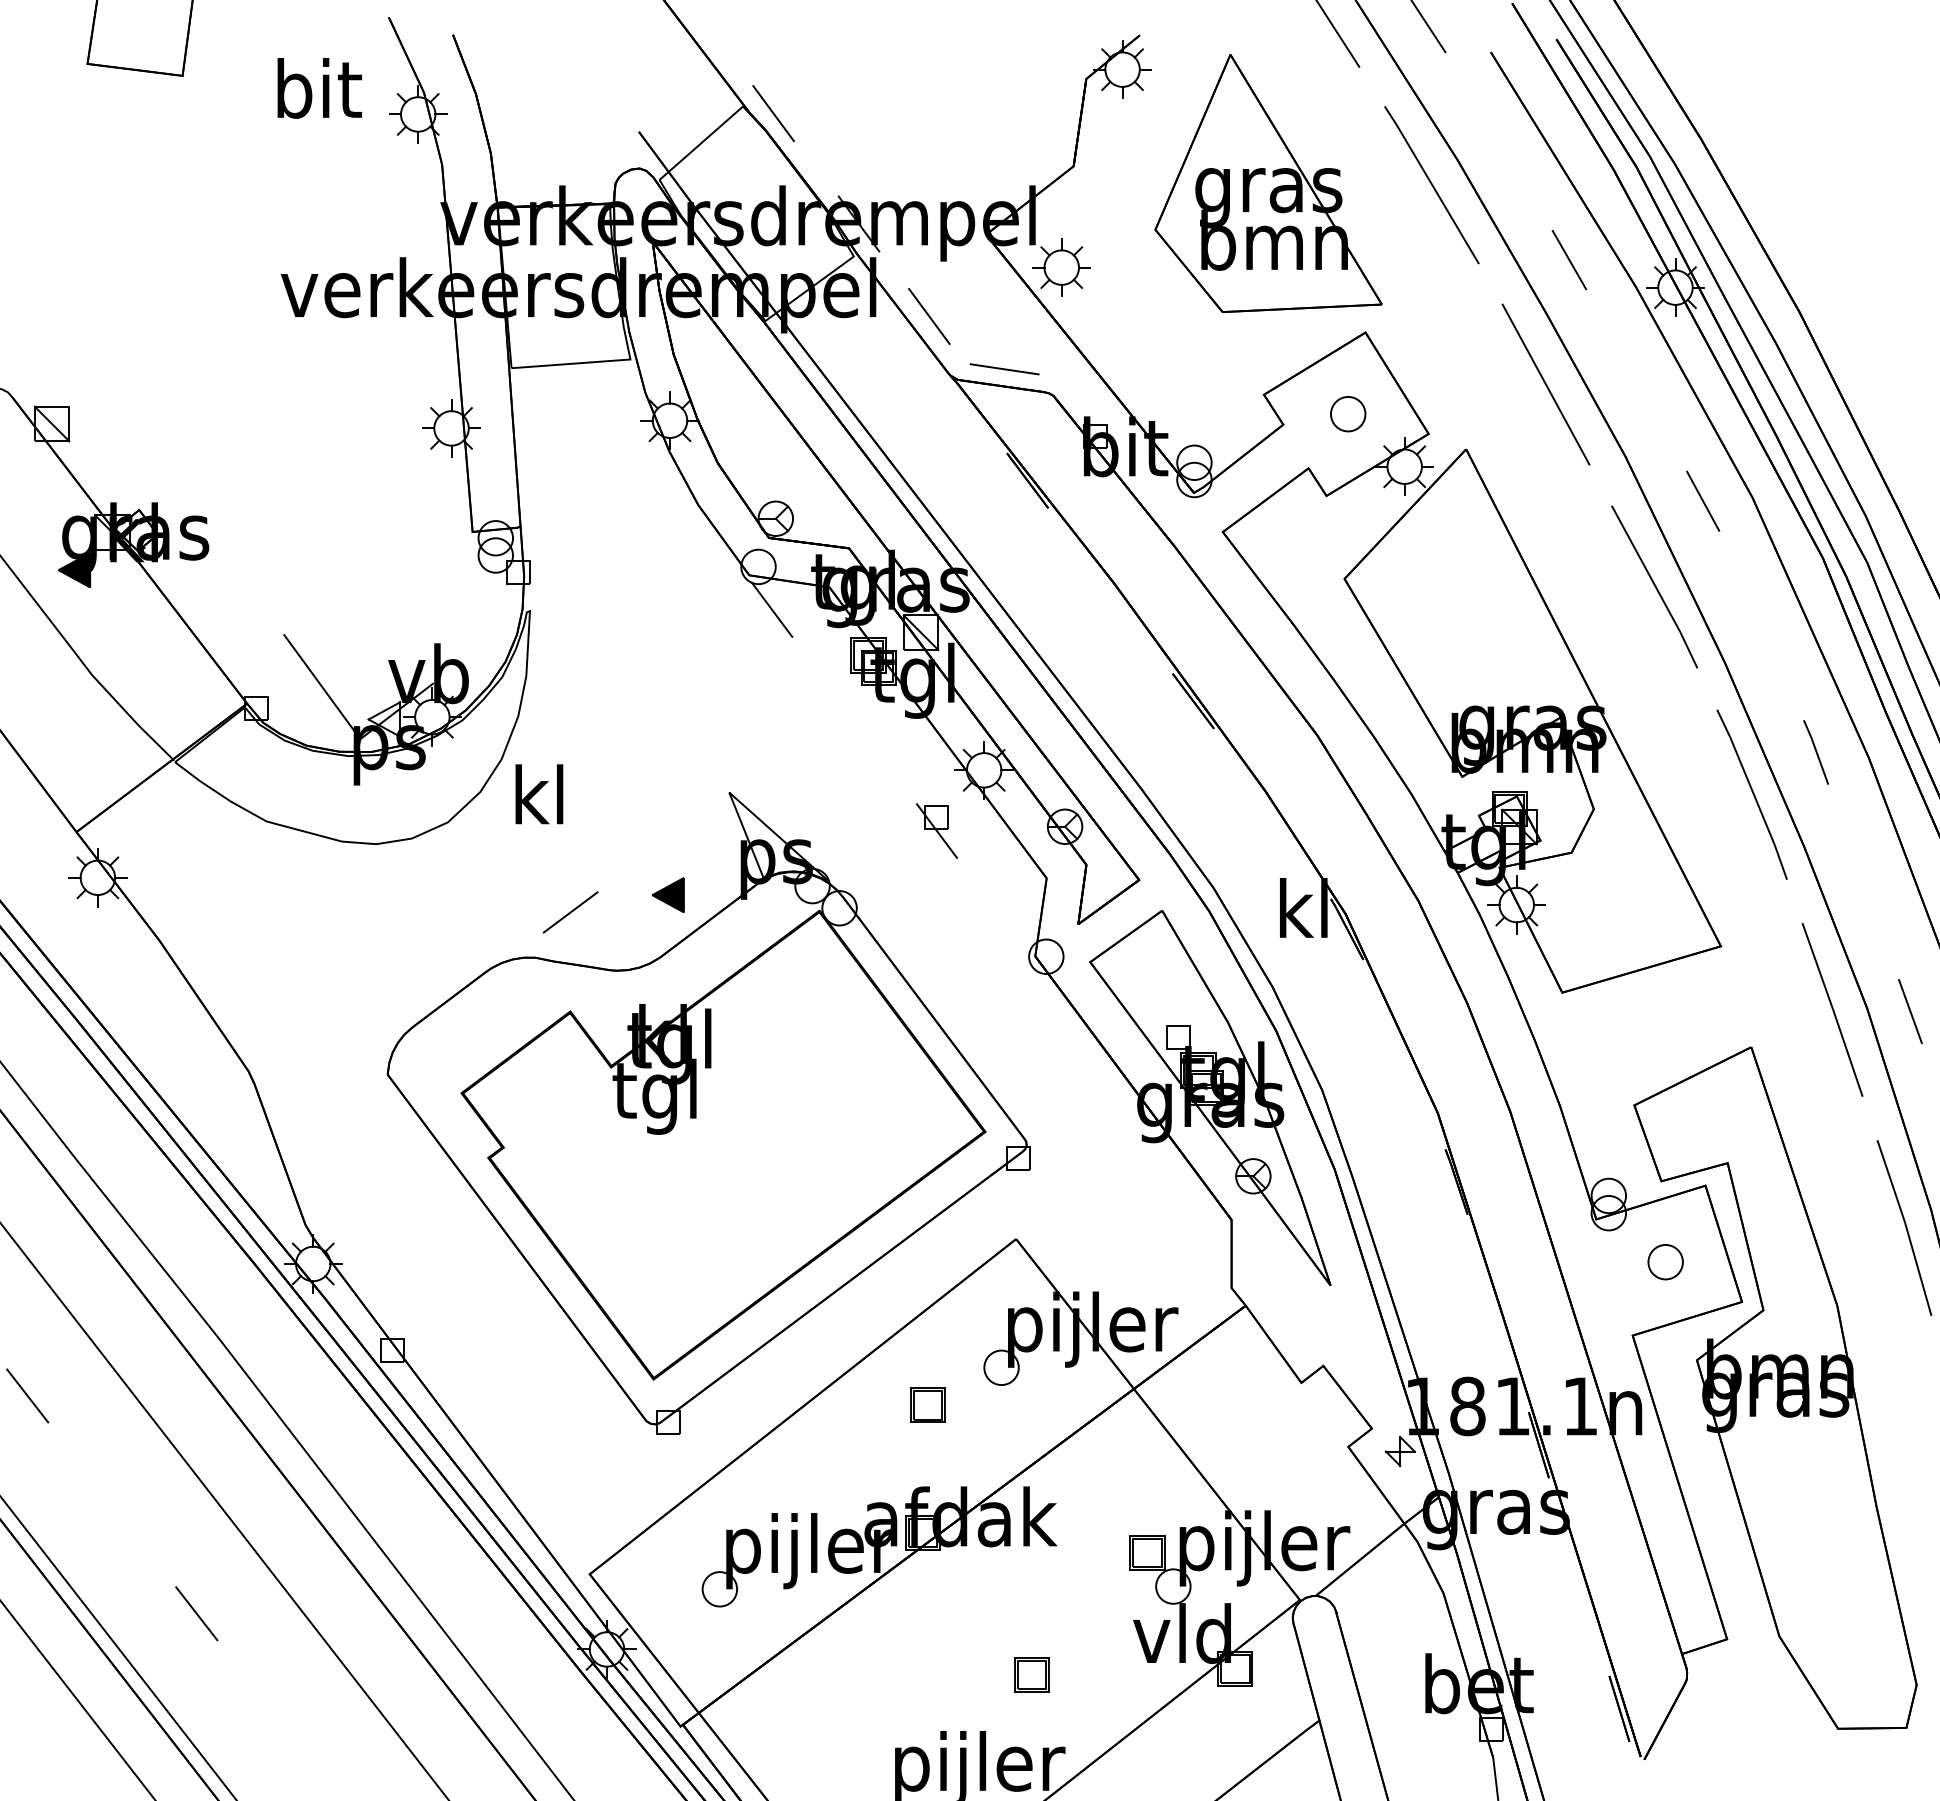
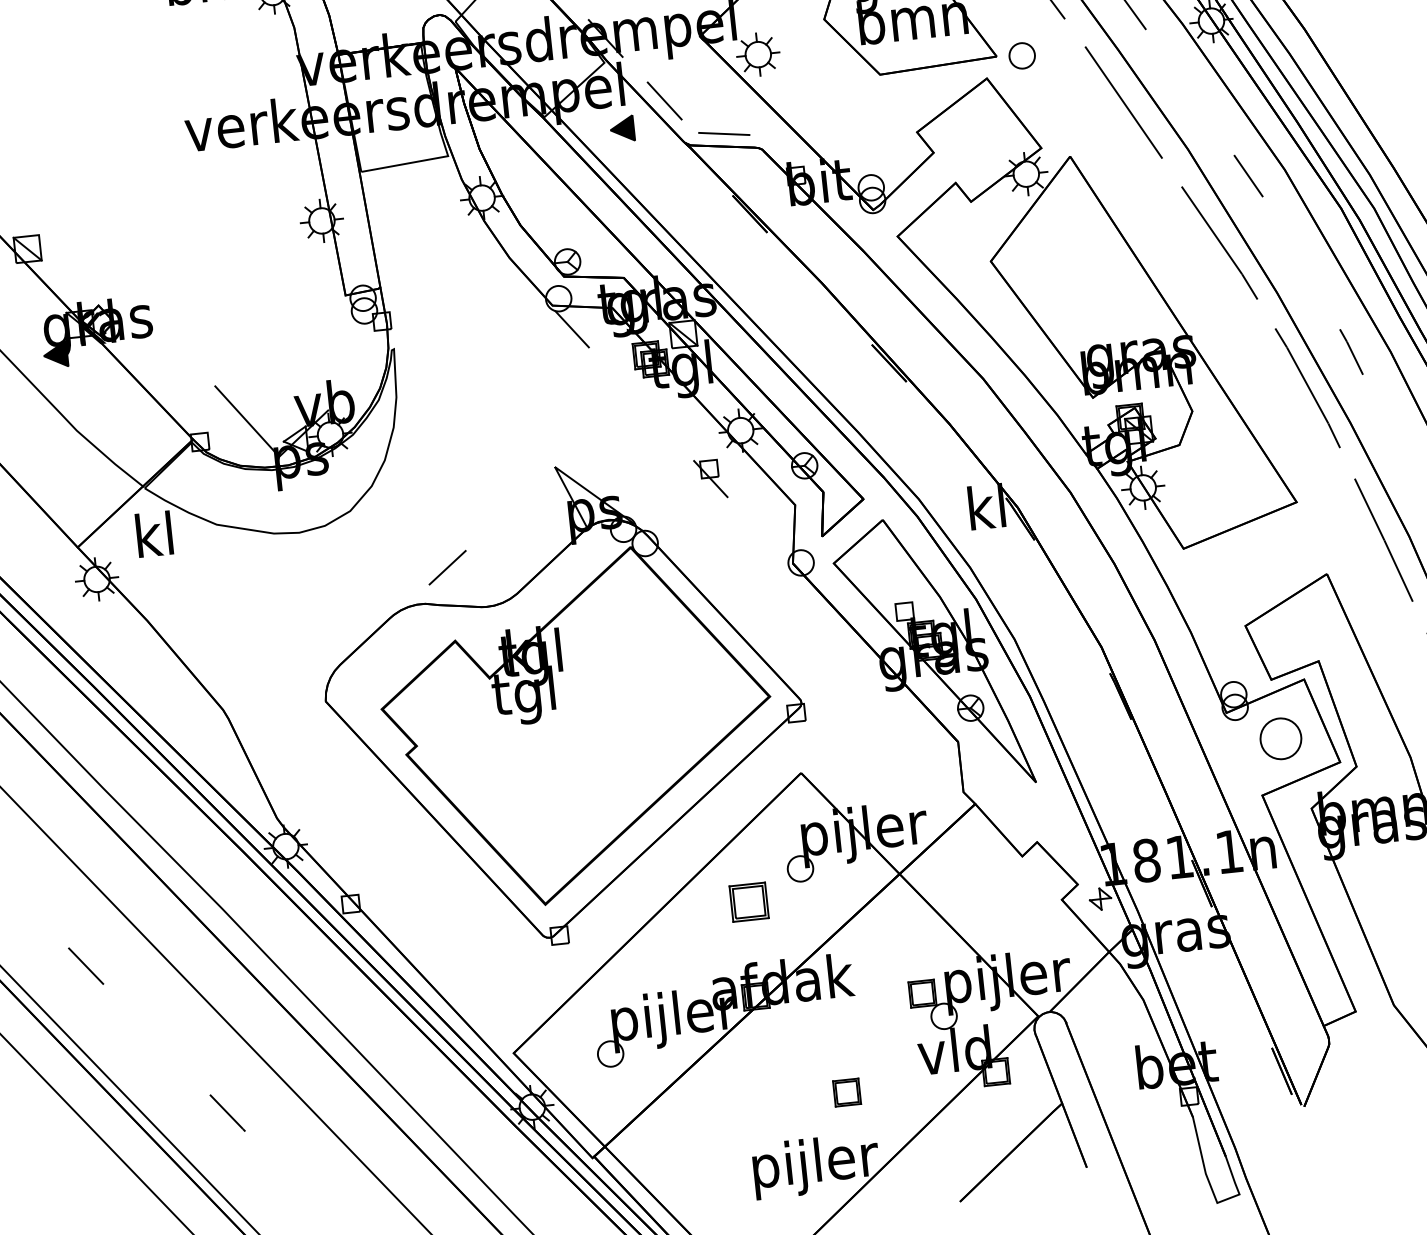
part: (1348, 414) -> (1022, 56), moved
text: (539, 794) -> (154, 534), moved
part: (668, 894) -> (622, 128), moved
part: (1665, 1262) -> (1280, 739), size x1.6
part: (927, 1404) -> (748, 901), size x1.4

